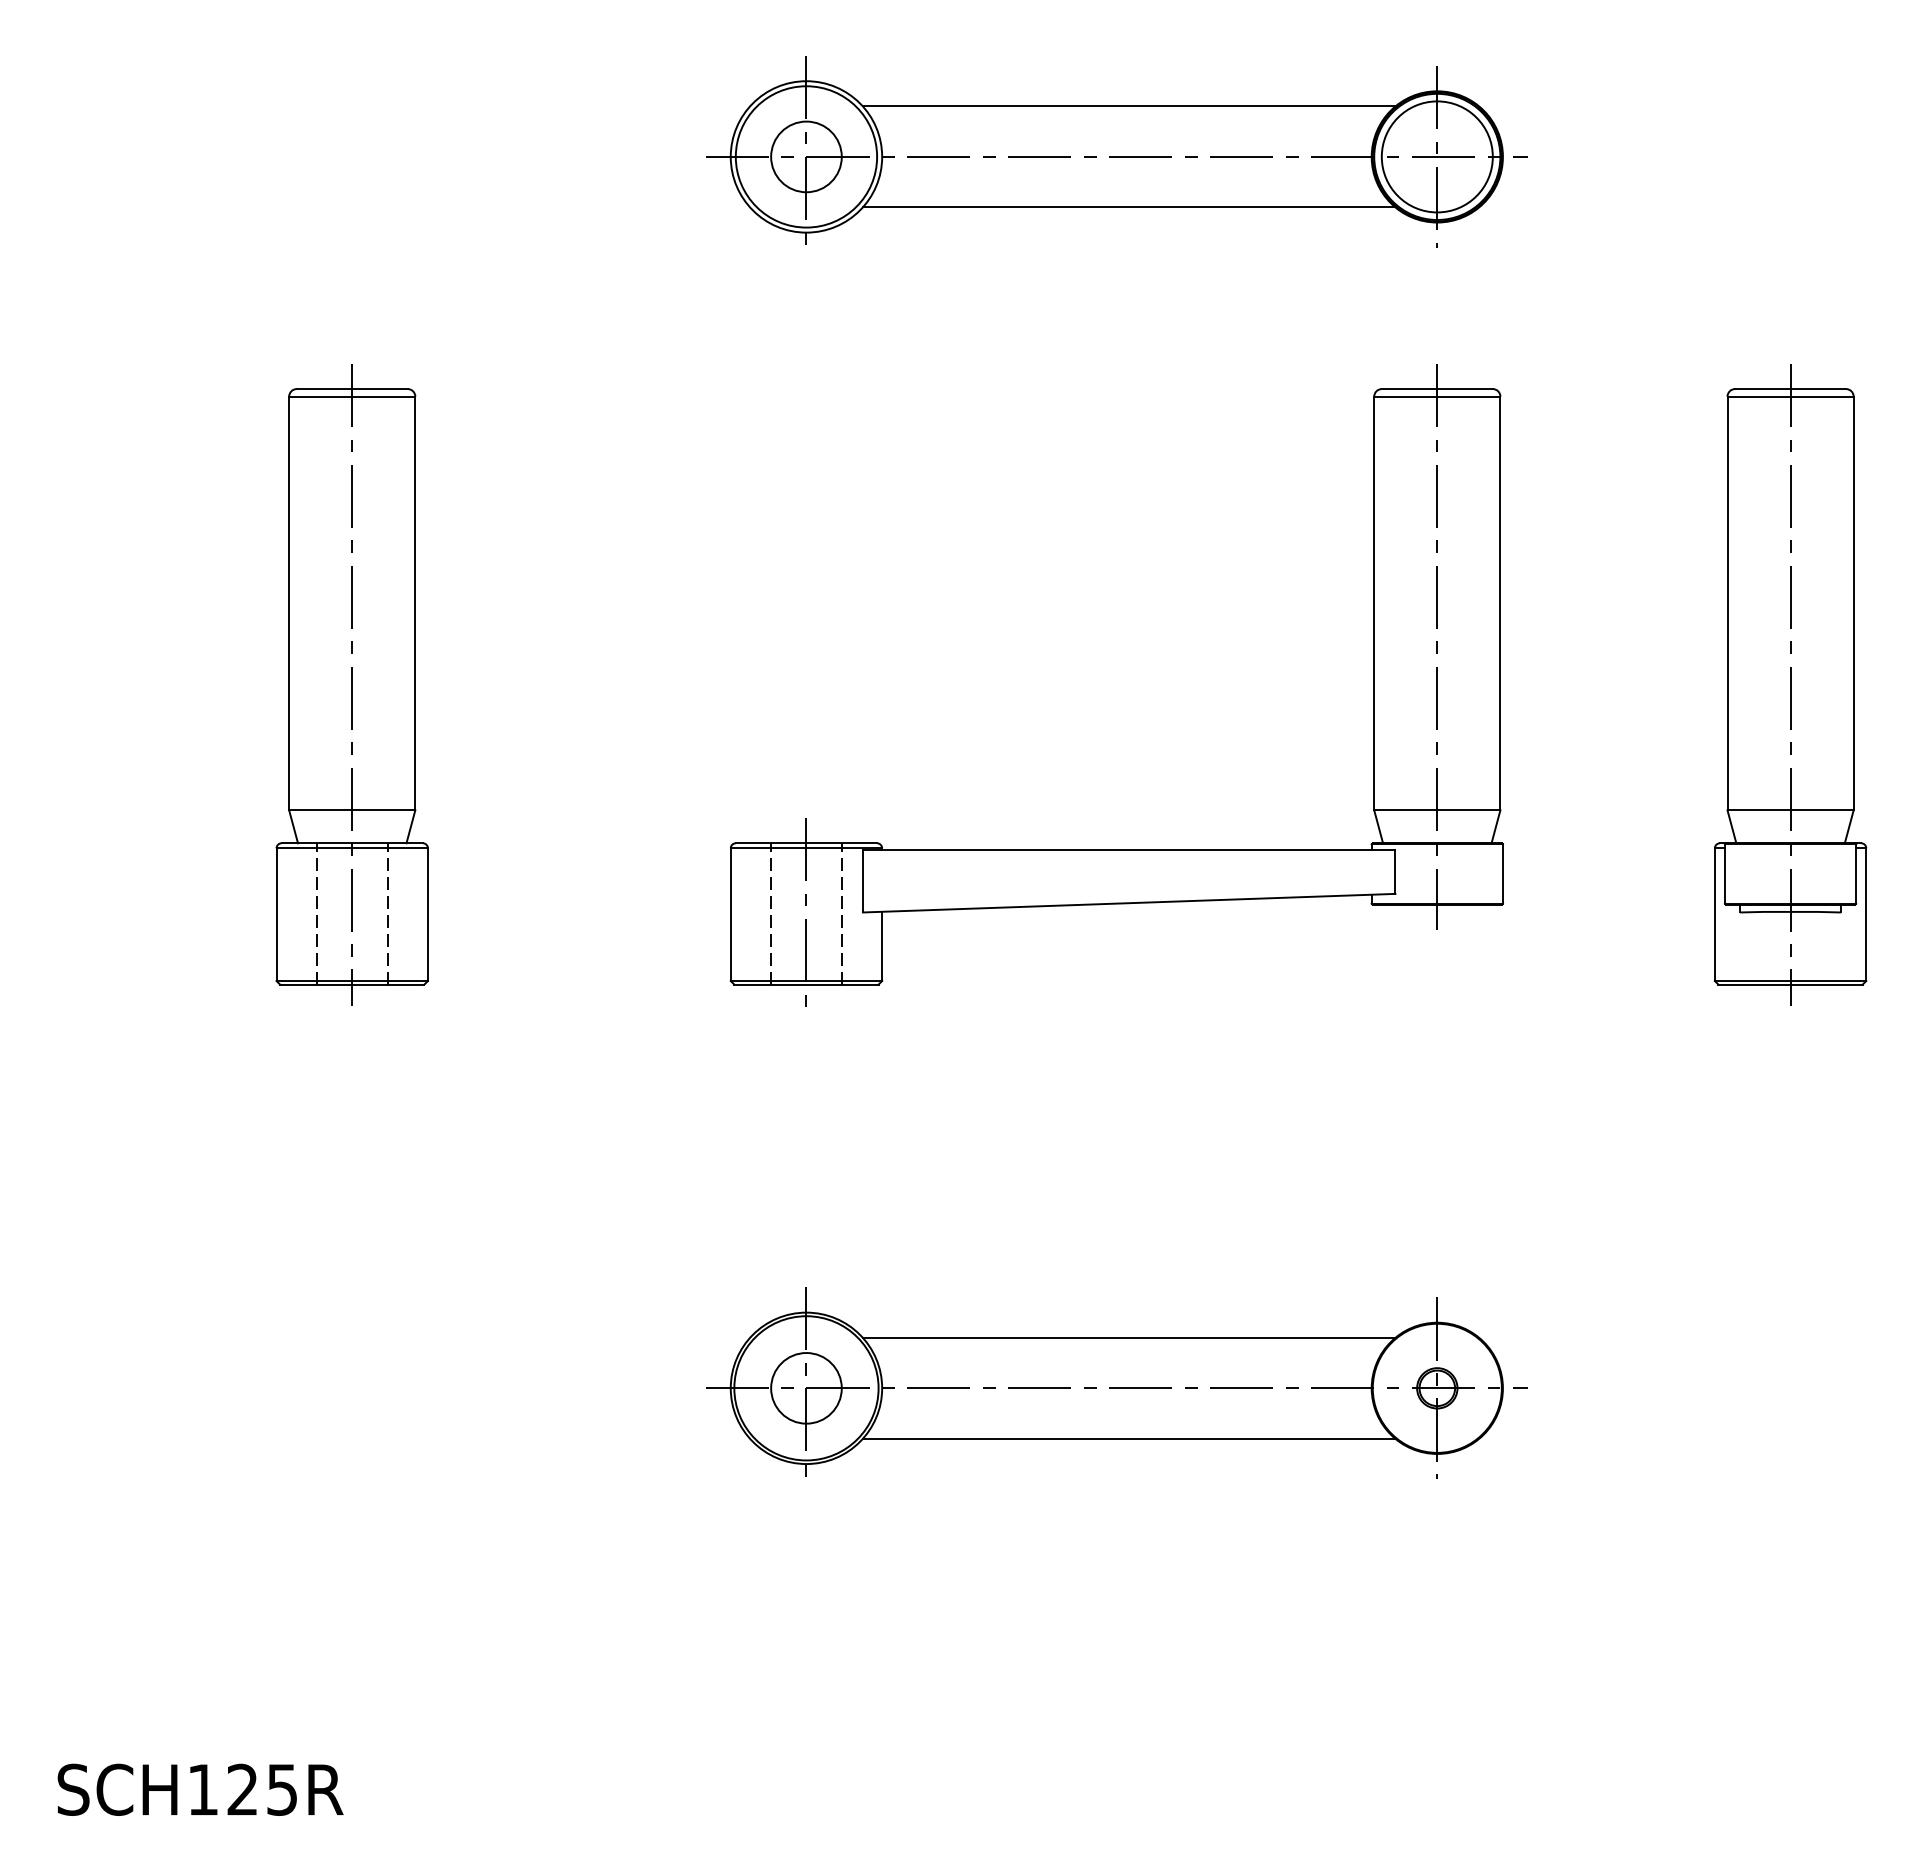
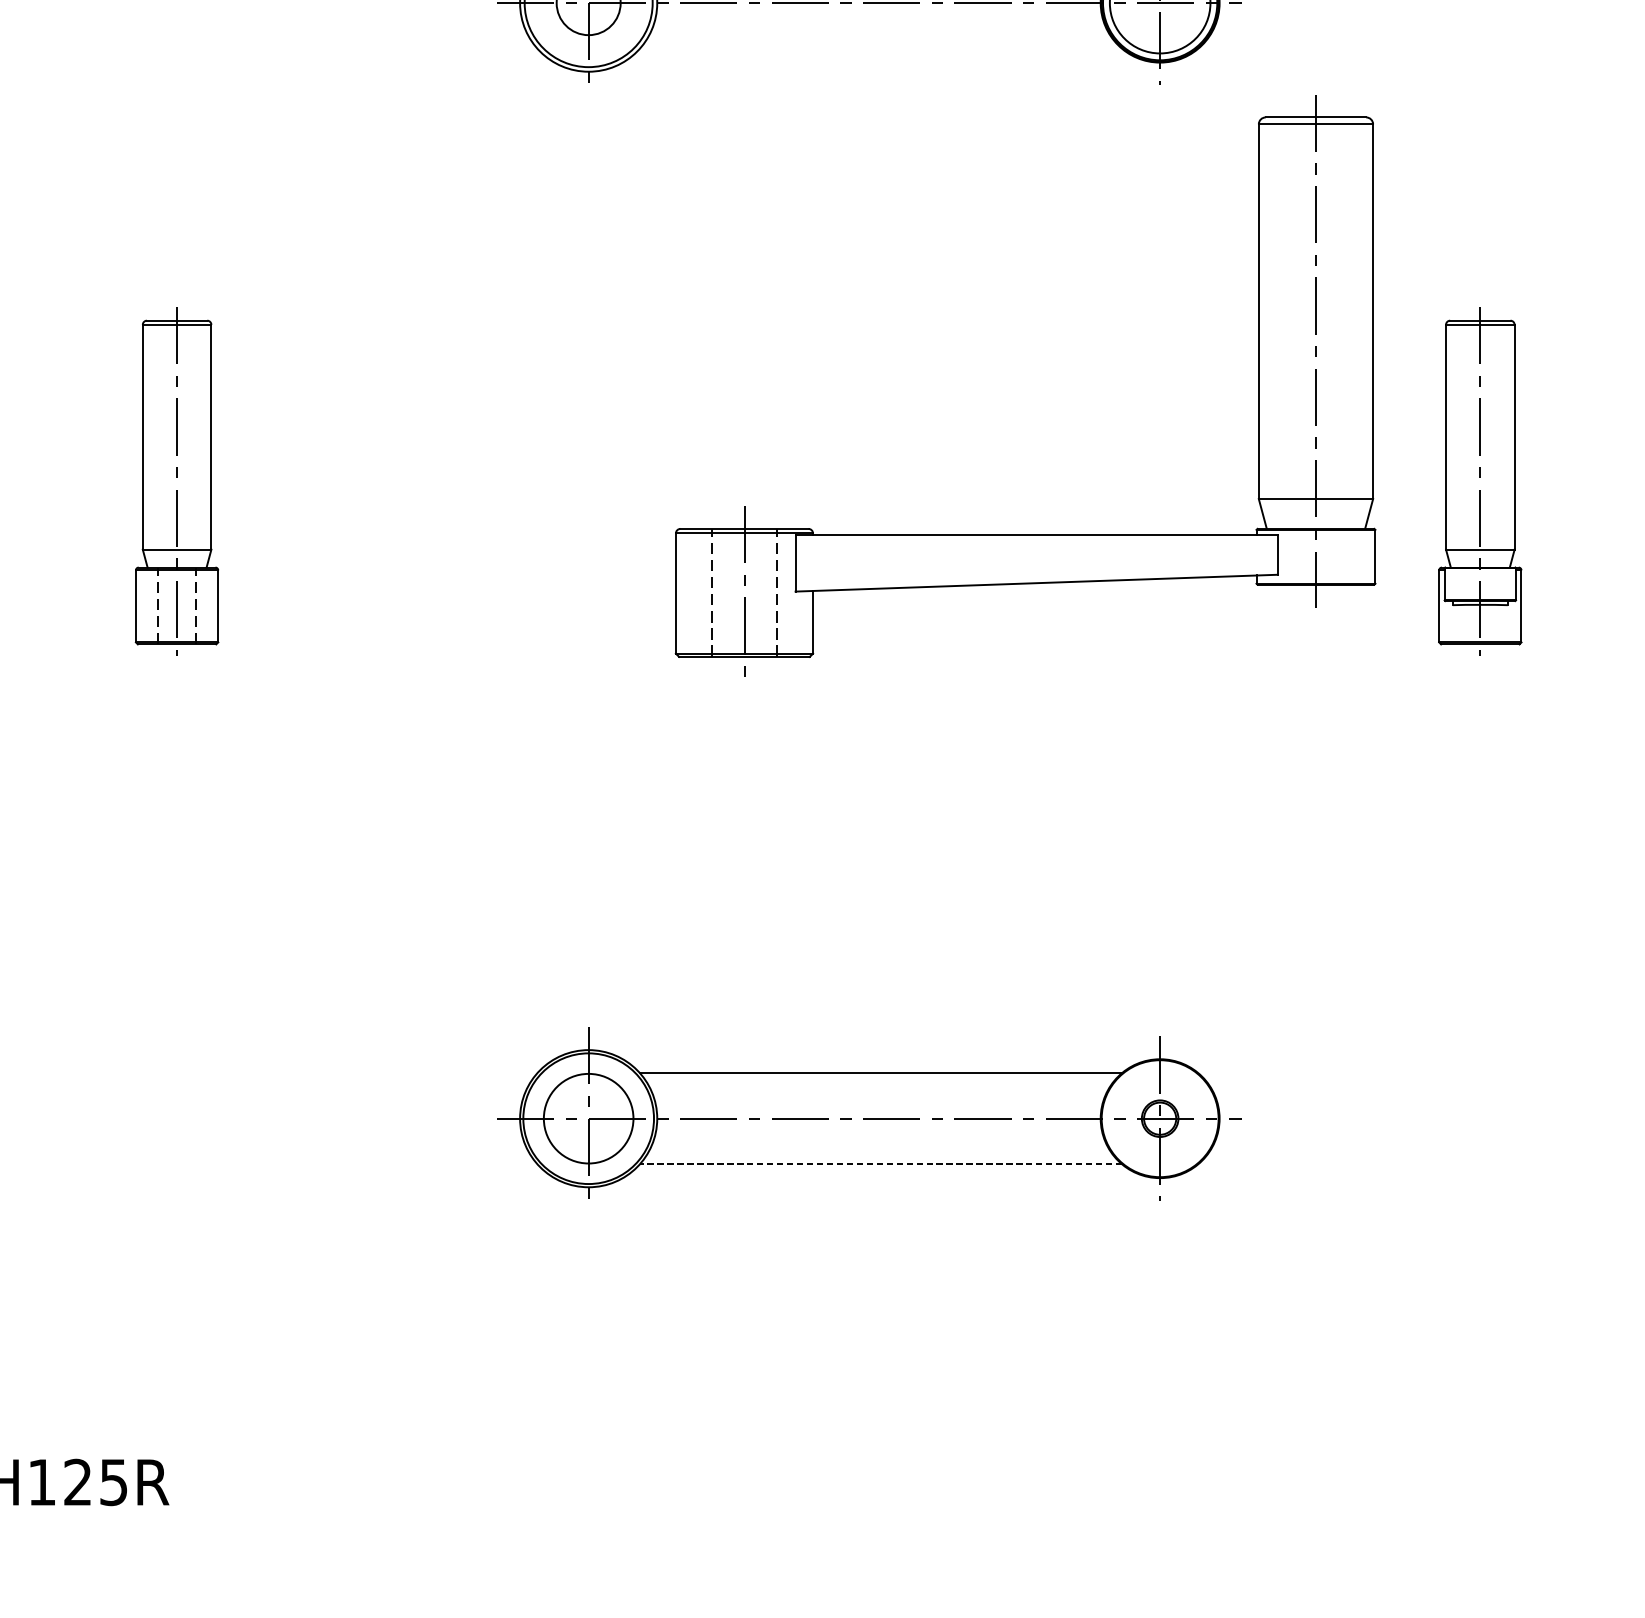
line: (1128, 207) -> (880, 48), removed
part: (351, 684) -> (176, 481), size x0.6
part: (1790, 684) -> (1480, 481), size x0.6
part: (1116, 849) -> (1025, 534), moved
circle: (806, 1388) -> (588, 1118), size x1.4
line: (1128, 1438) -> (880, 1164), solid -> dashed

